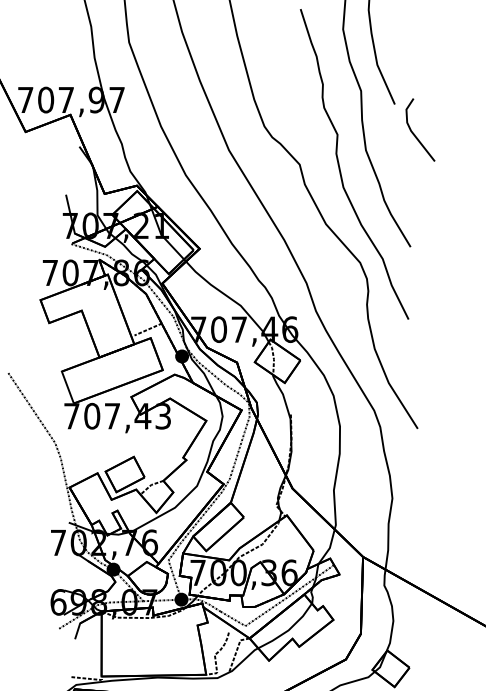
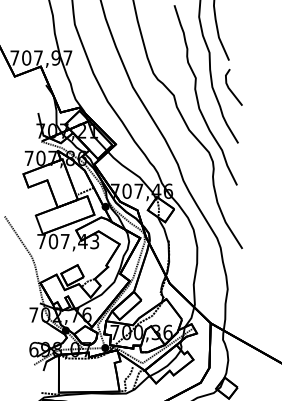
line: (414, 131) -> (230, 88), moved

